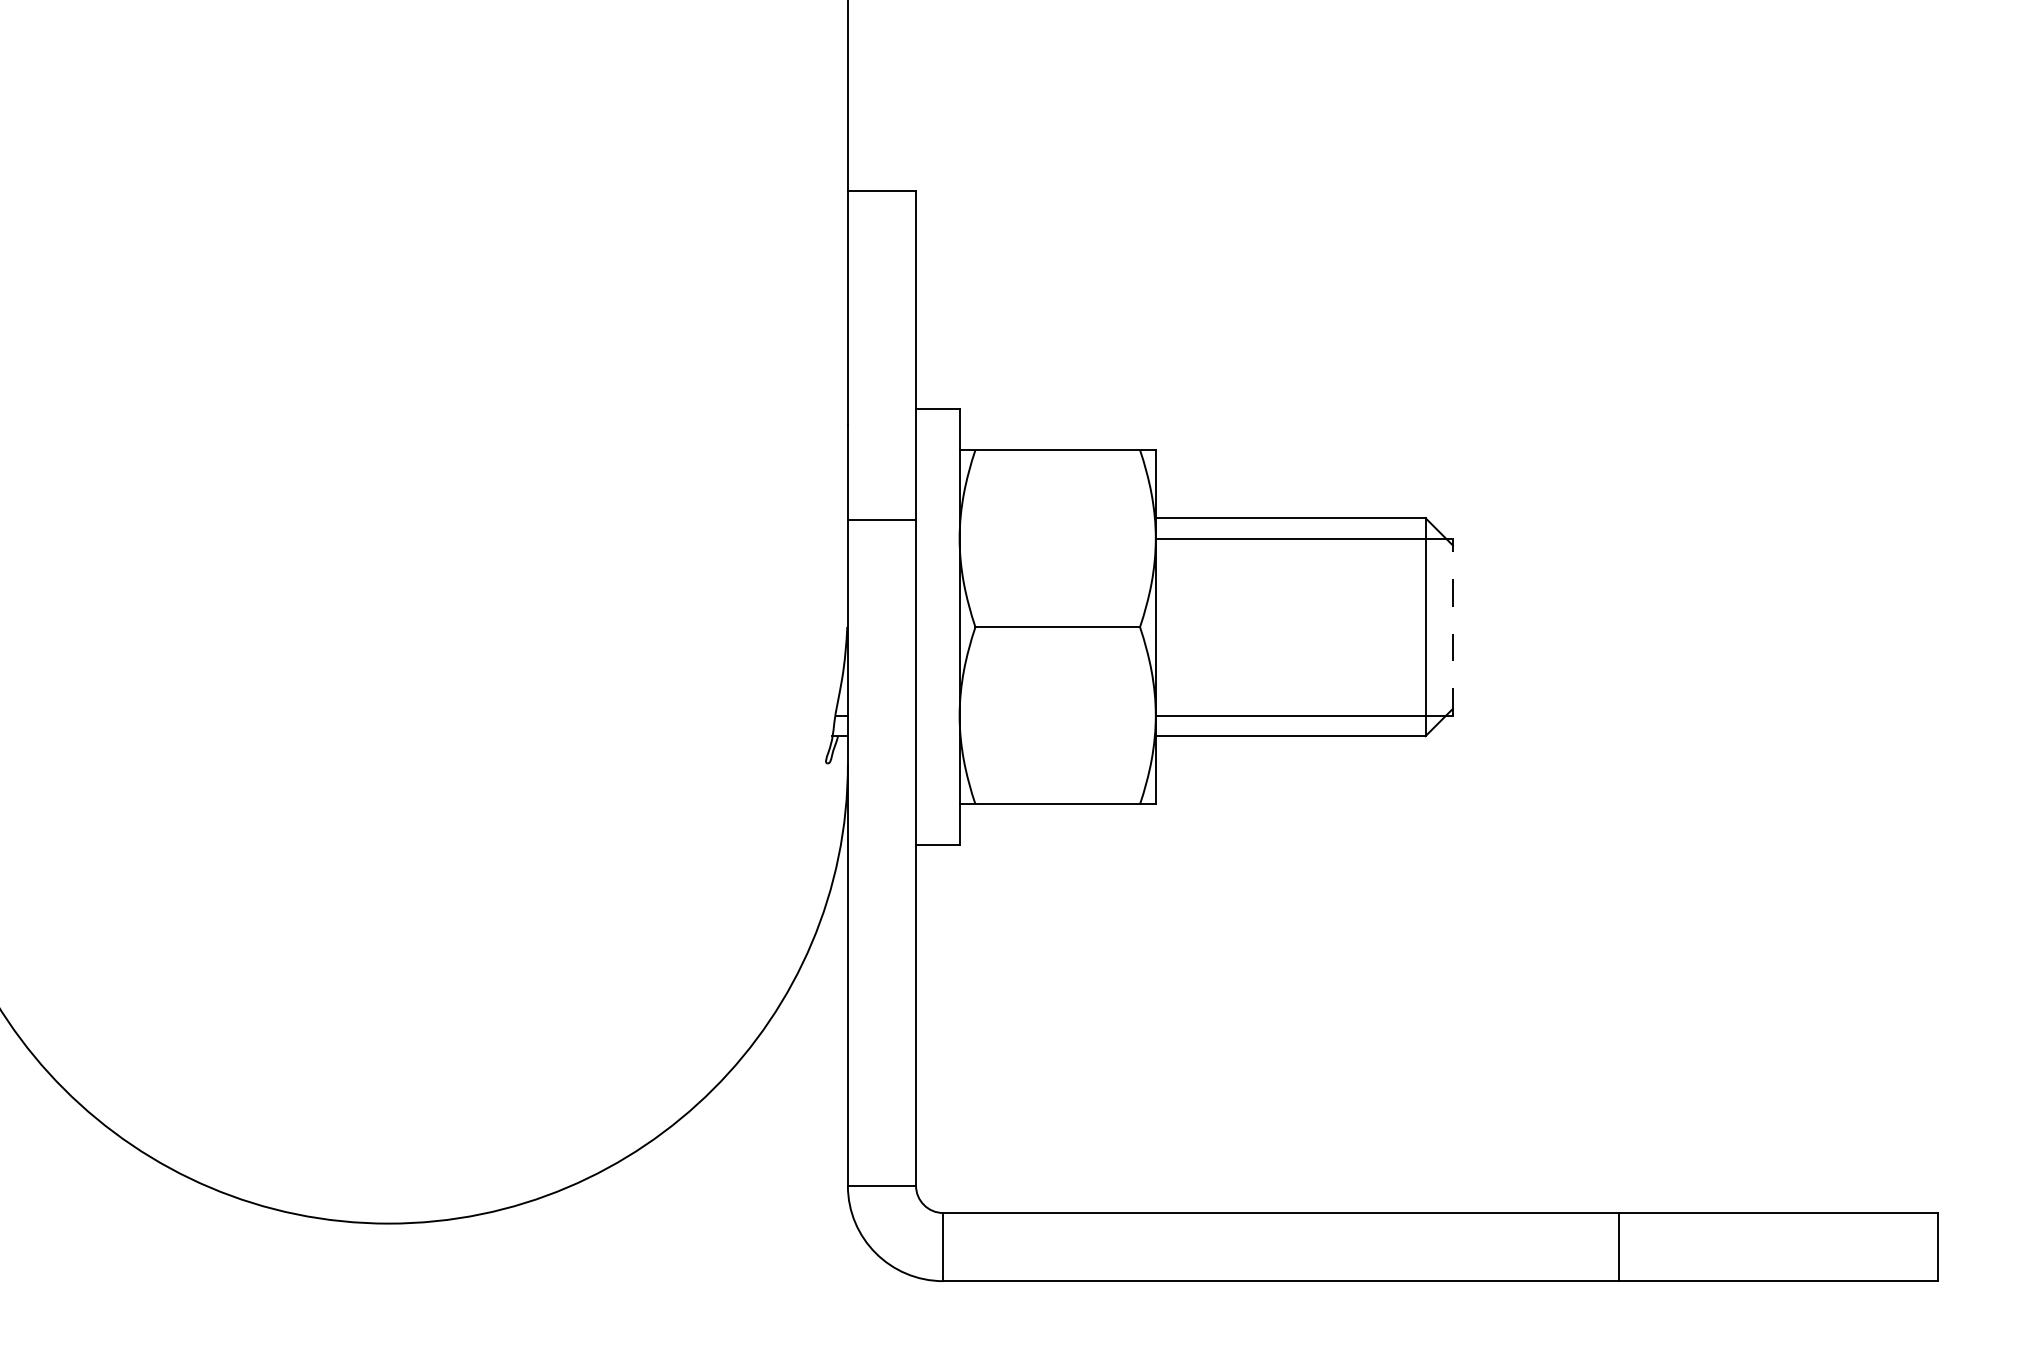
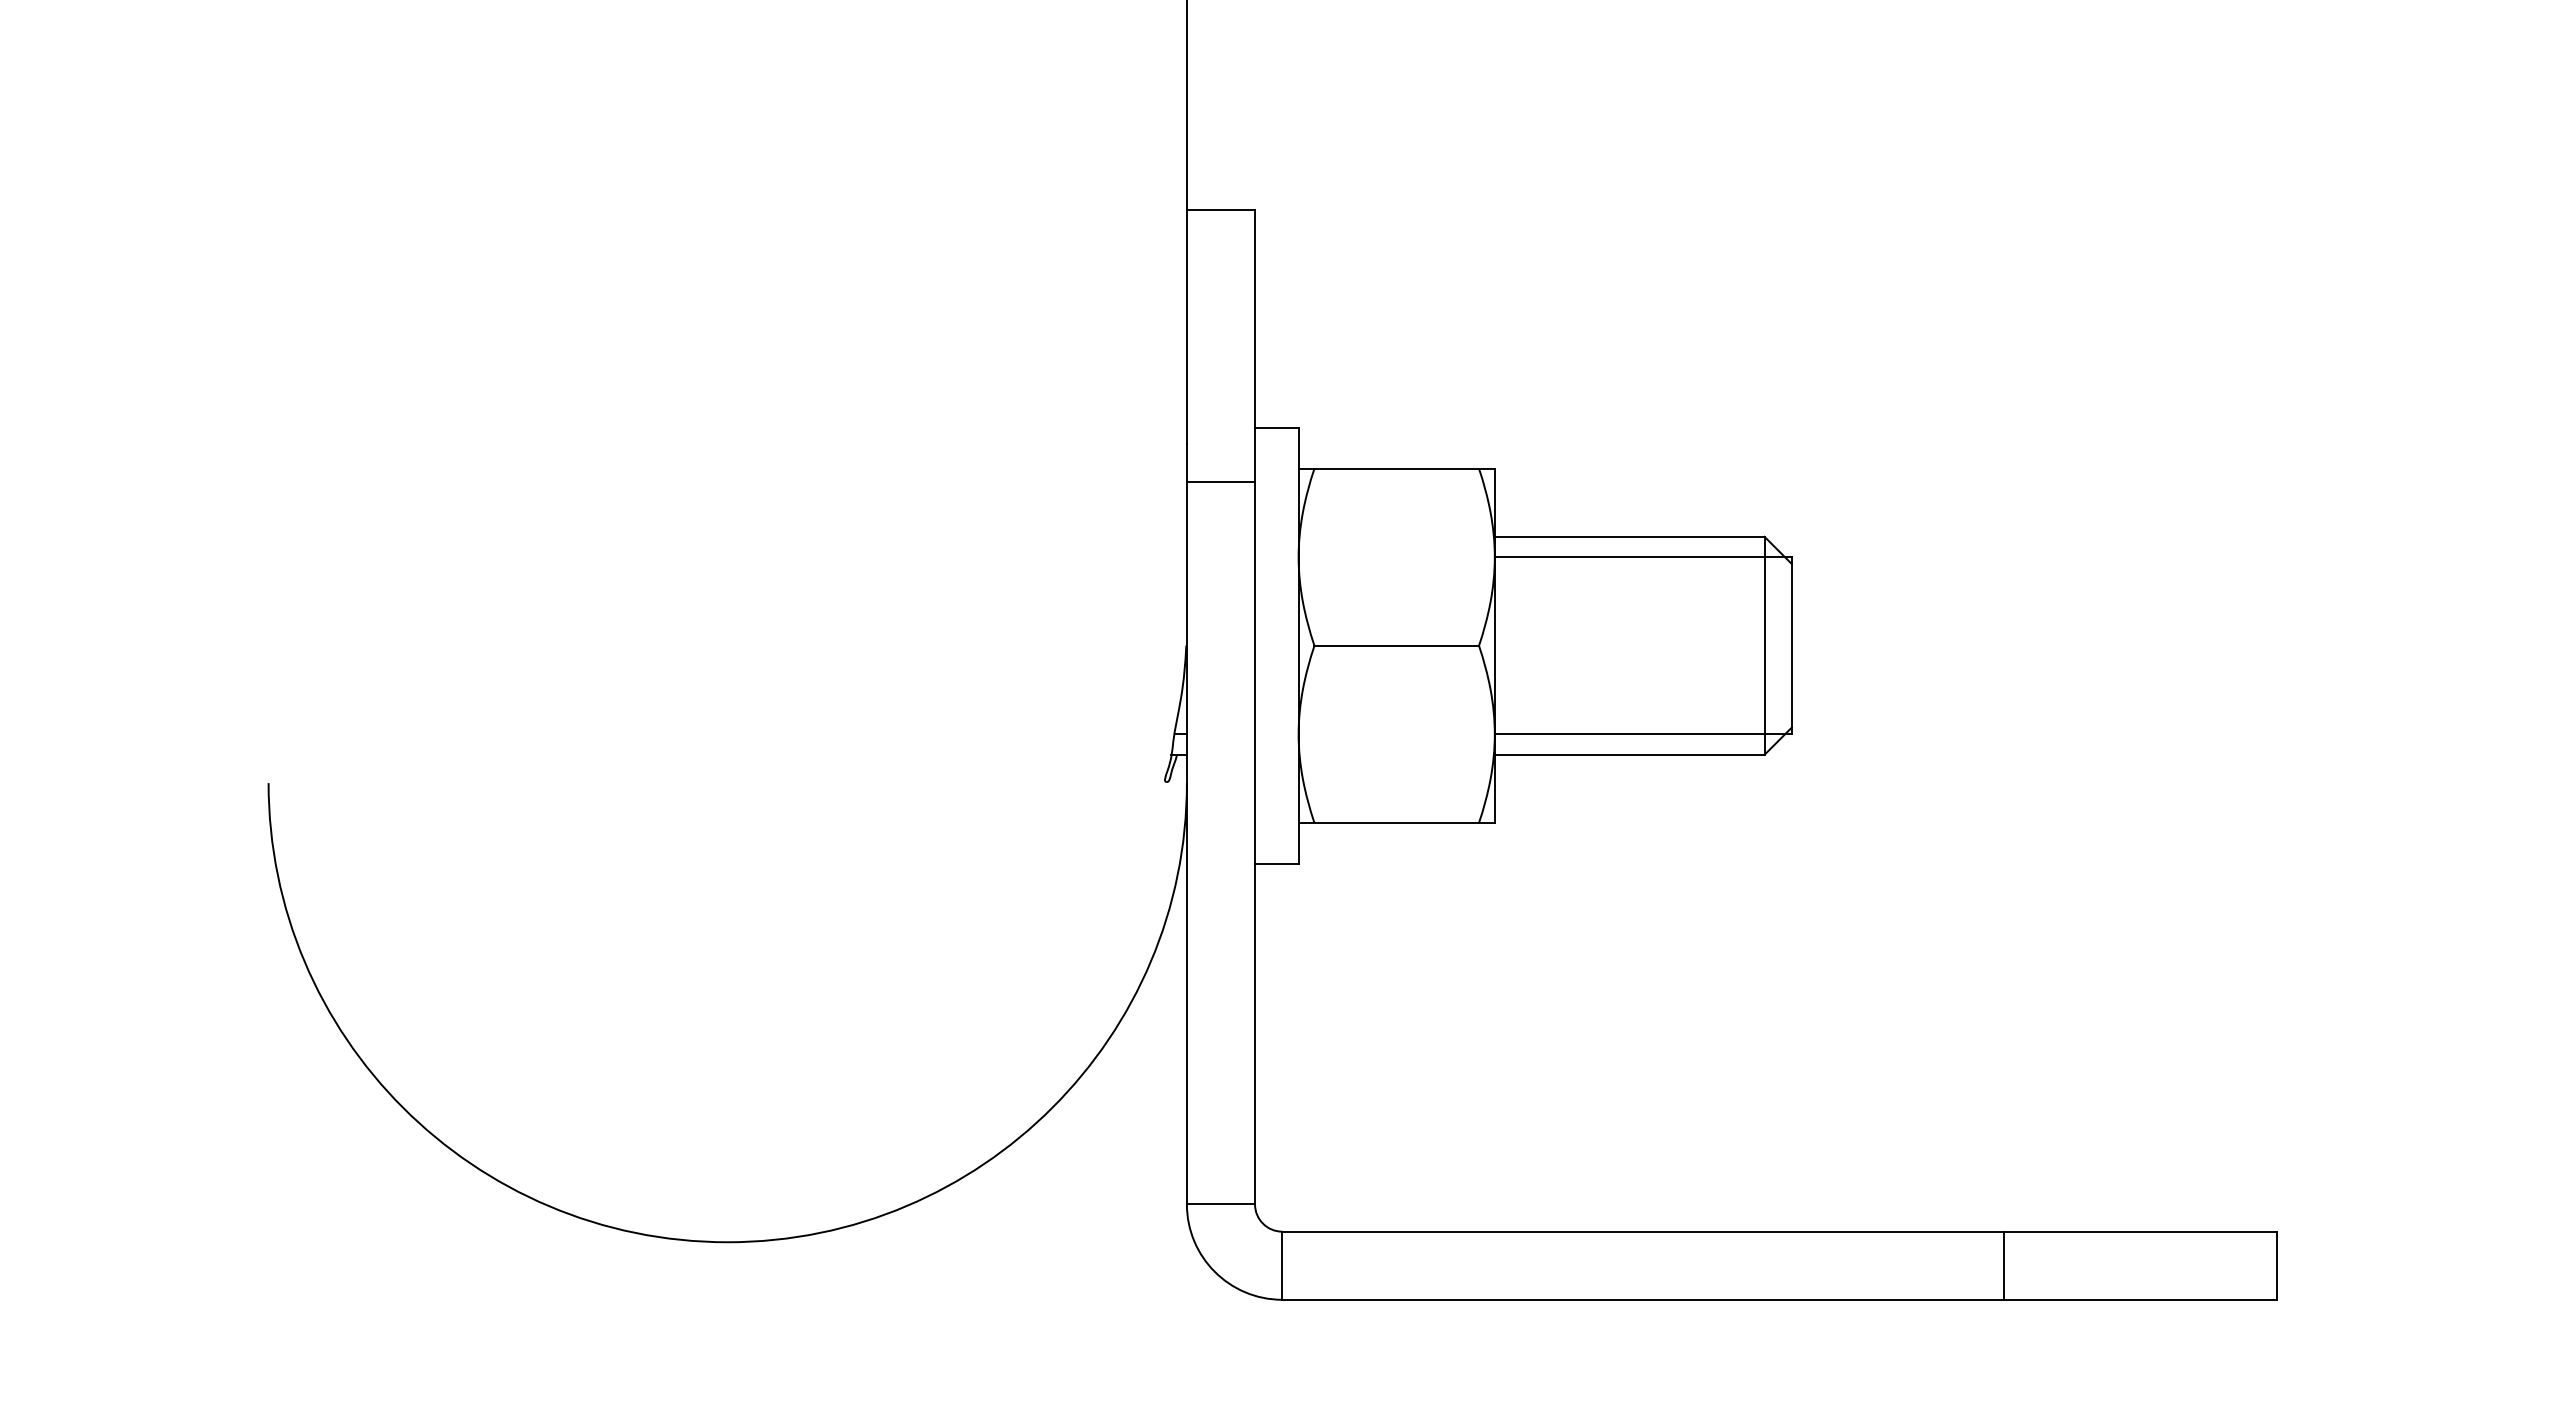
line: (881, 519) -> (1220, 482), moved
line: (1452, 626) -> (1791, 645), dashed -> solid
line: (1619, 1246) -> (2004, 1265), moved

